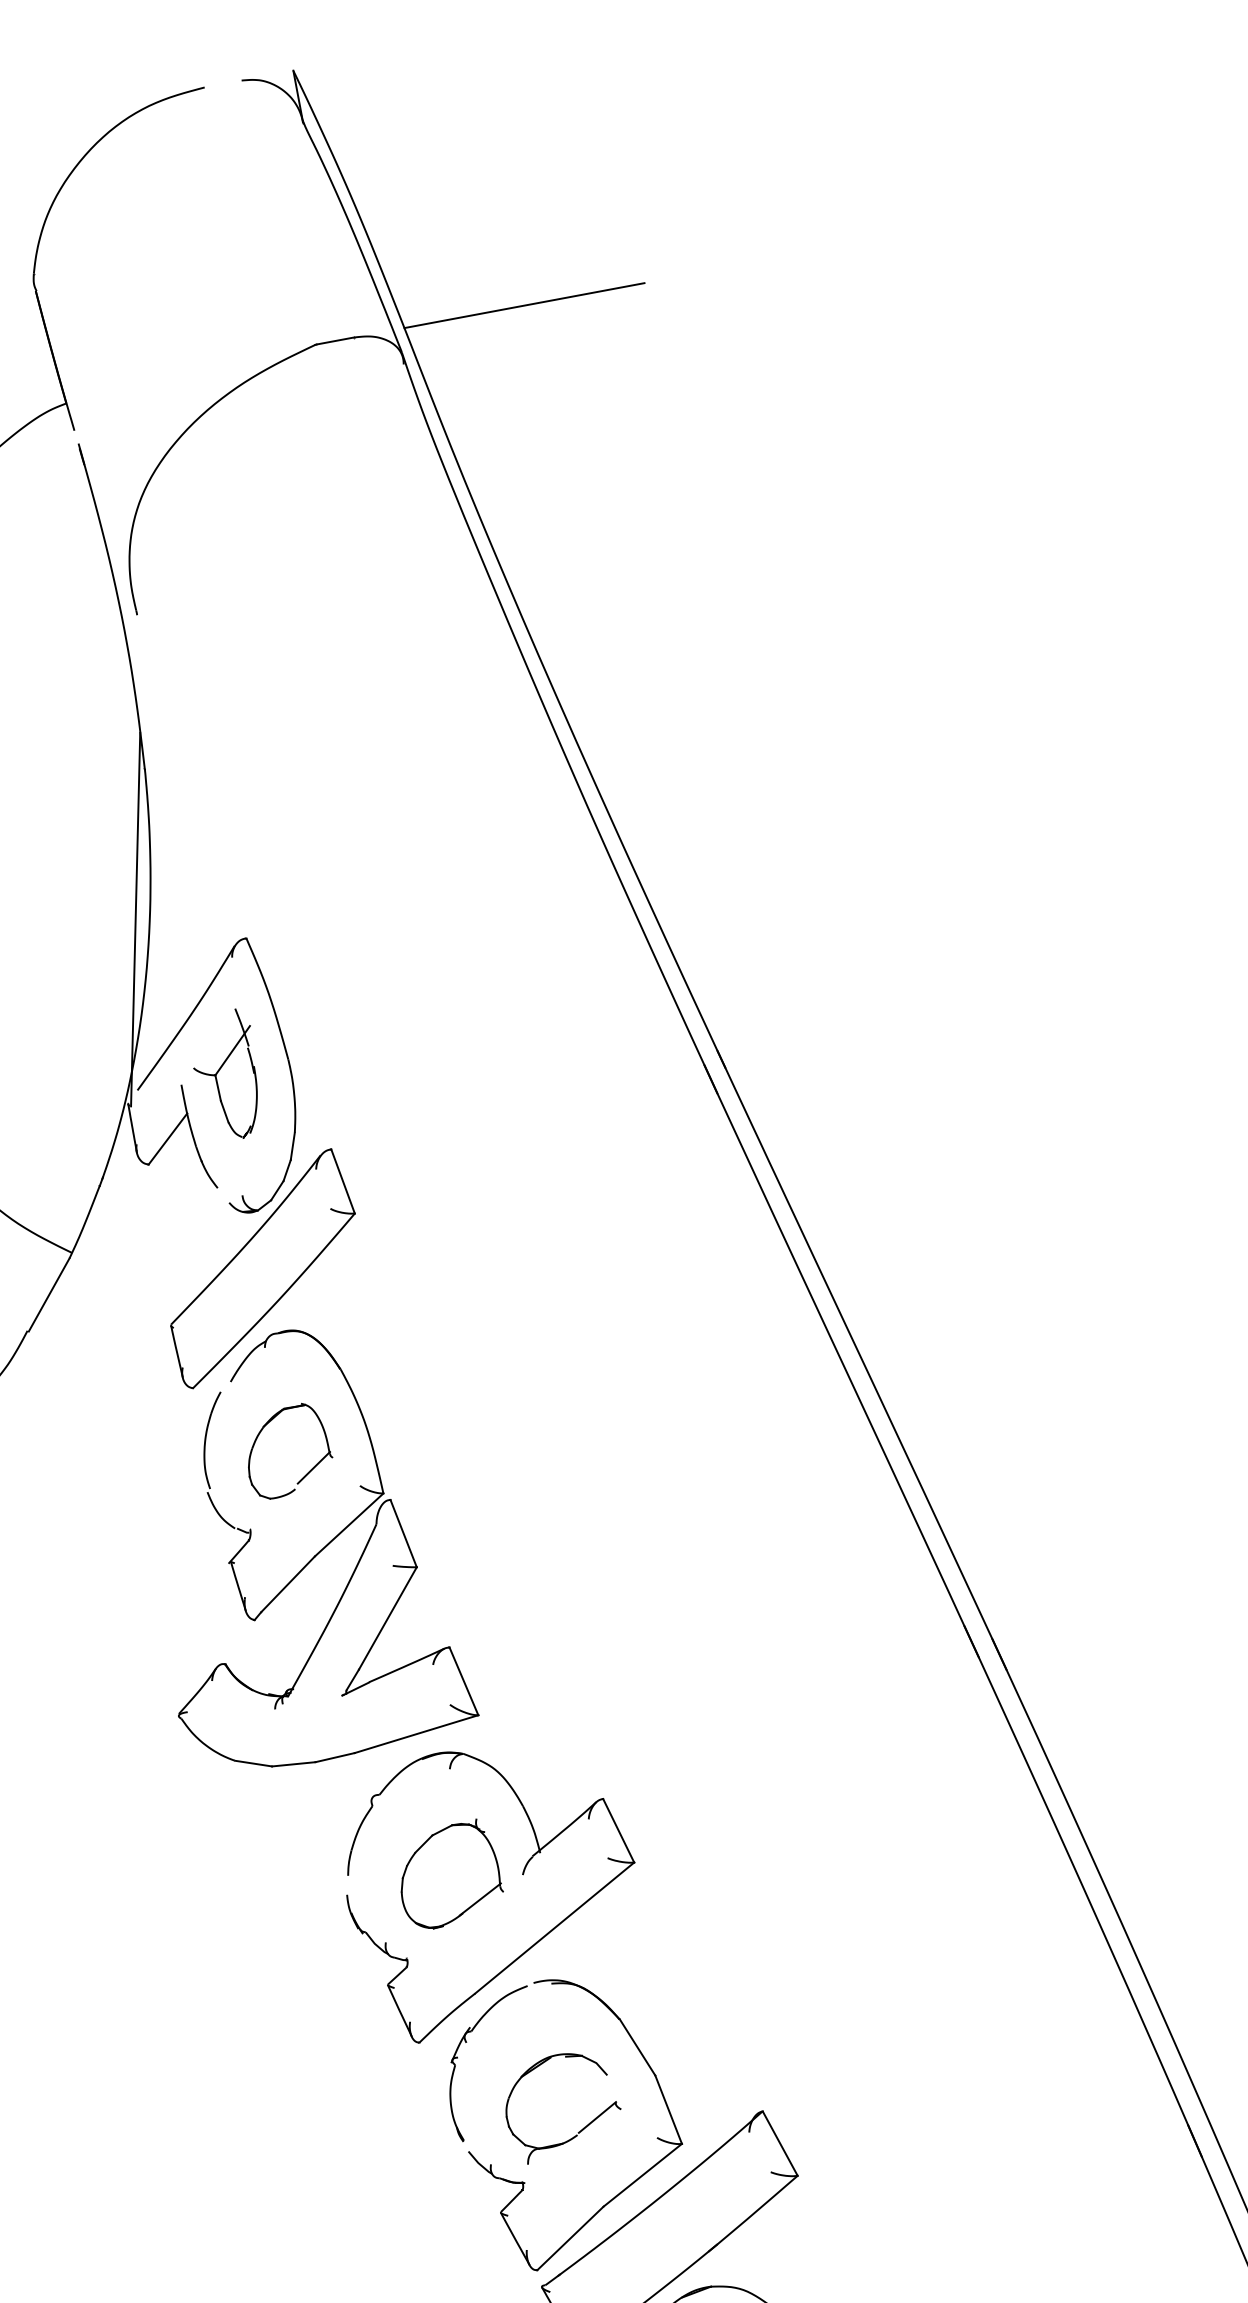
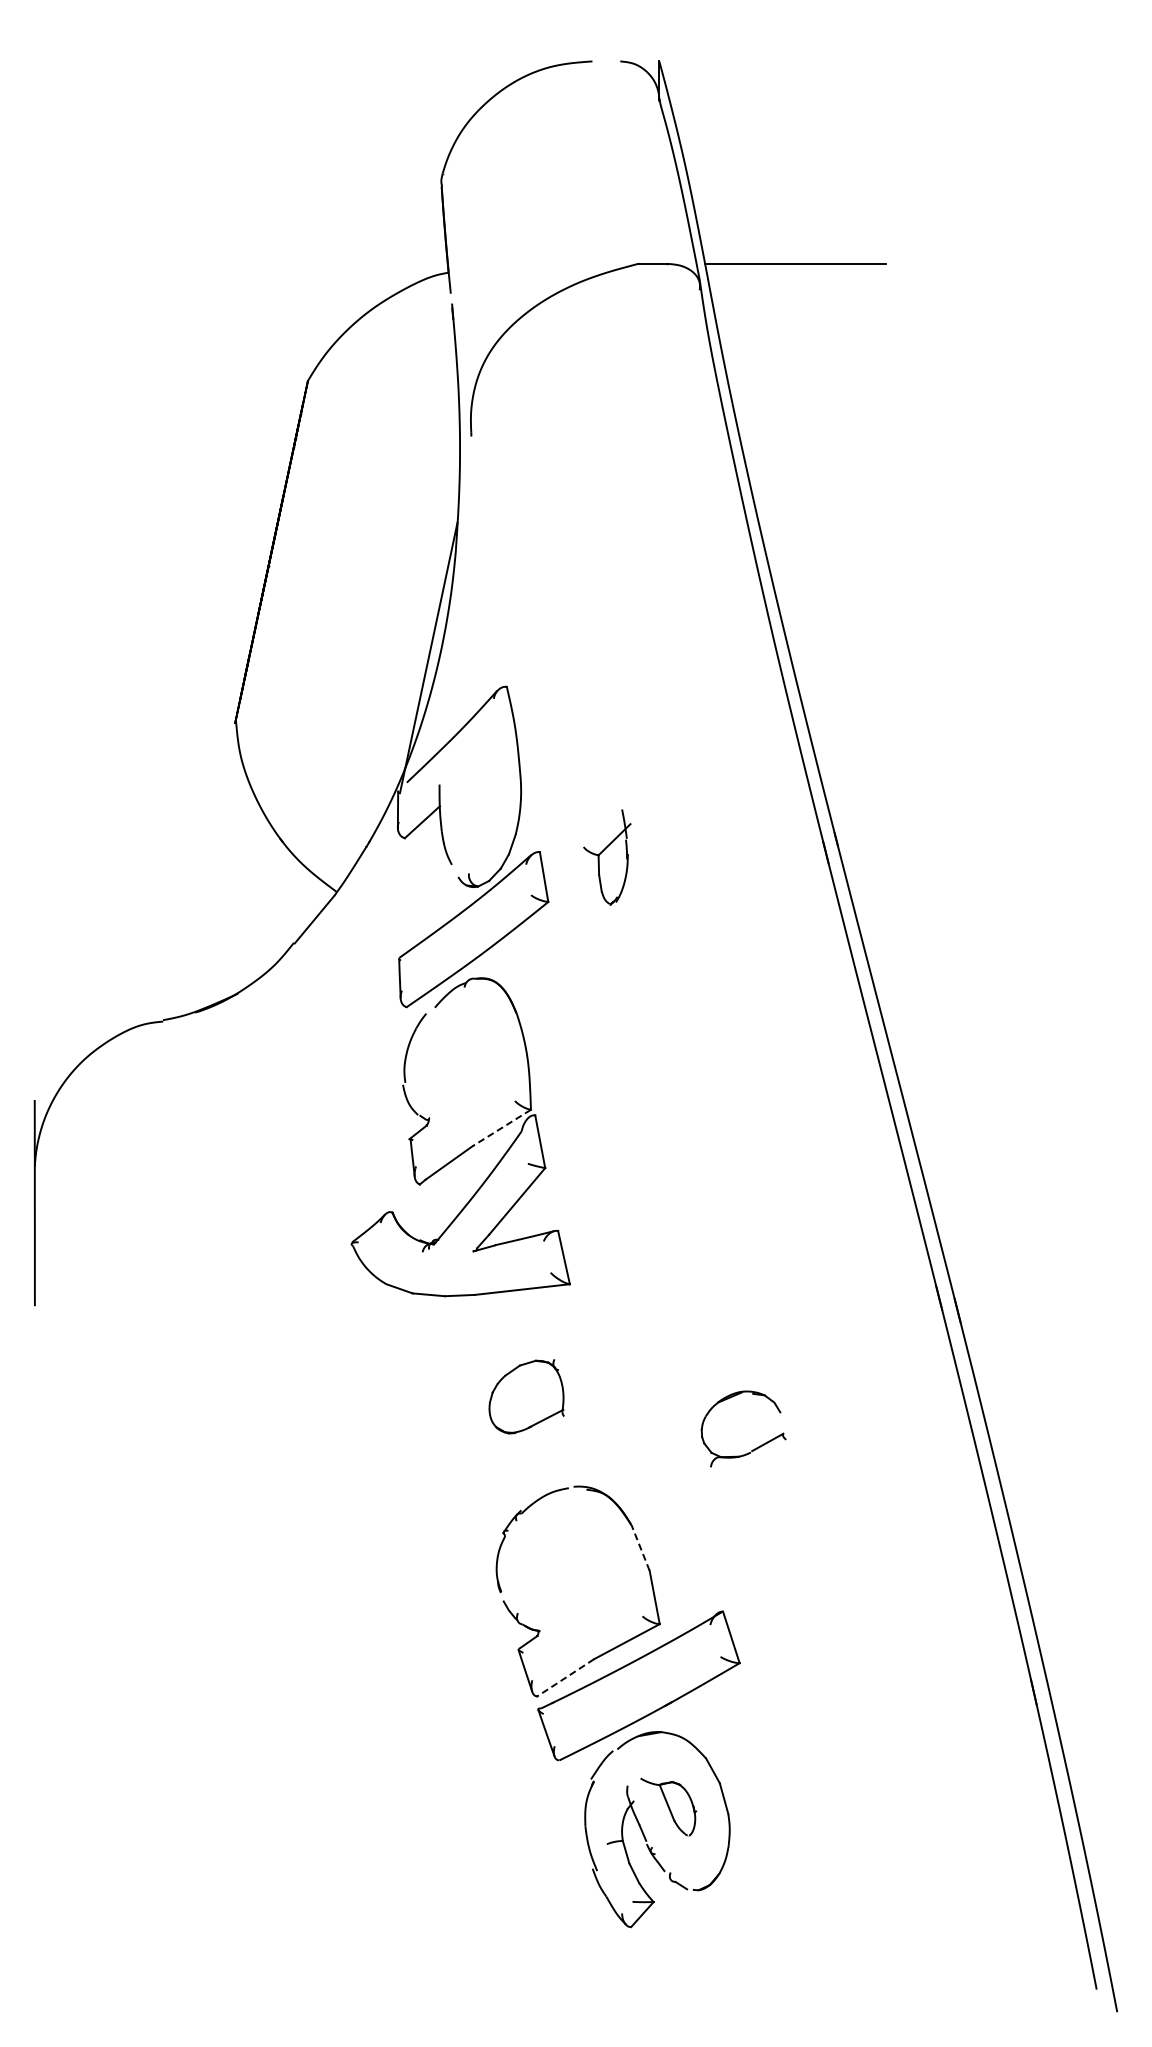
part: (227, 1075) -> (607, 857), moved
part: (306, 1473) -> (477, 1084), removed
line: (348, 1525) -> (501, 1128), solid -> dashed
part: (521, 1875) -> (579, 1406), removed
line: (637, 2046) -> (640, 1547), solid -> dashed
part: (581, 2128) -> (754, 1448), moved
line: (570, 2238) -> (565, 1677), solid -> dashed

